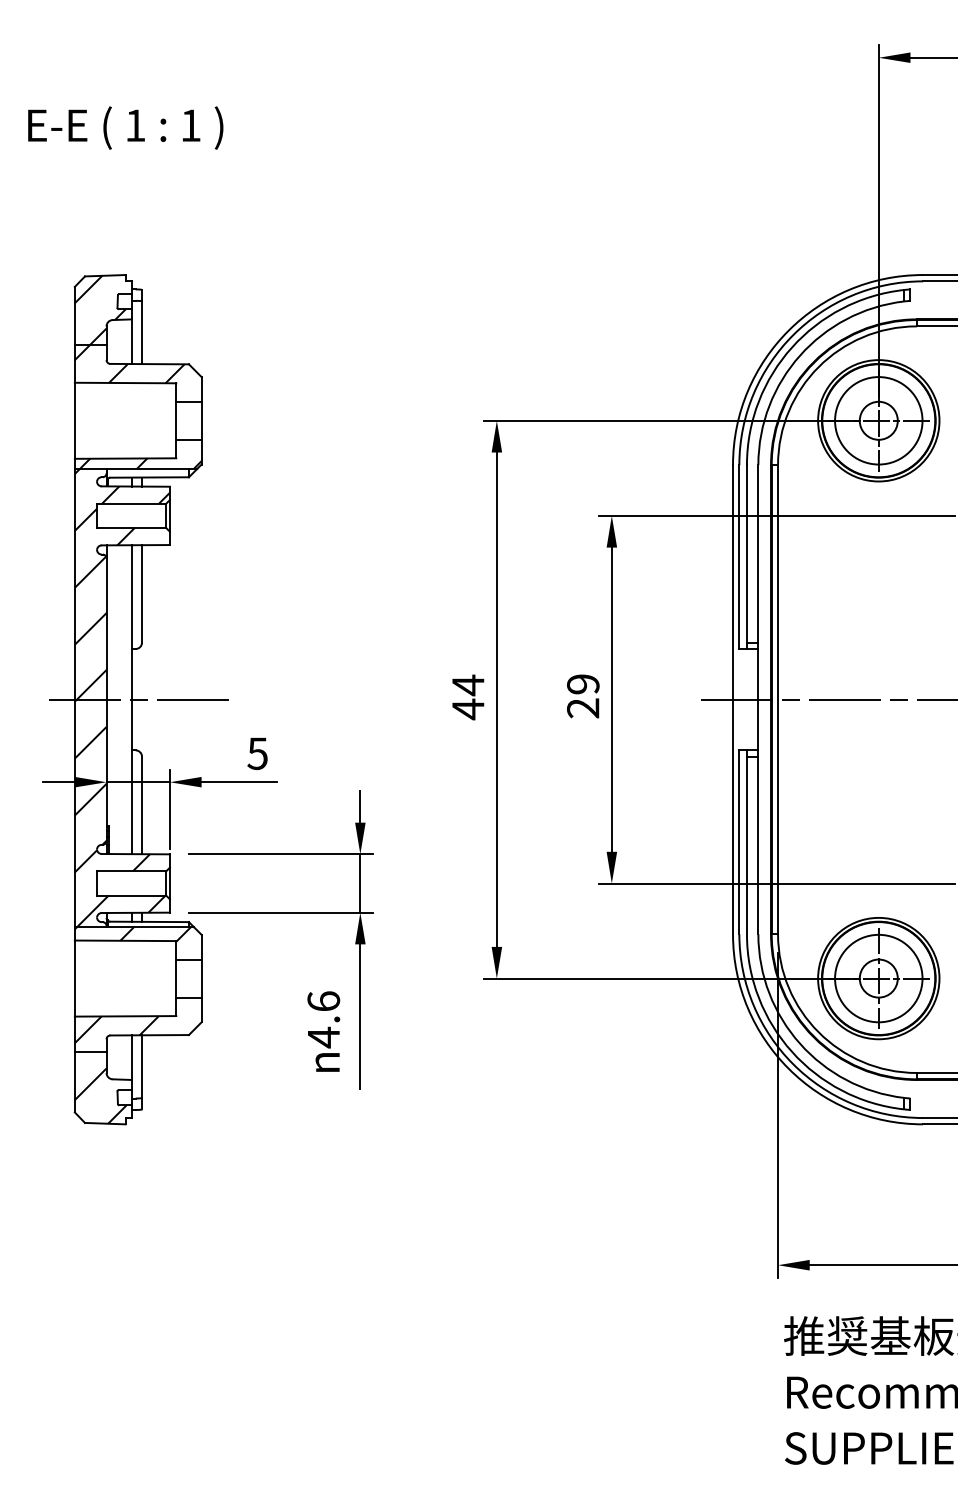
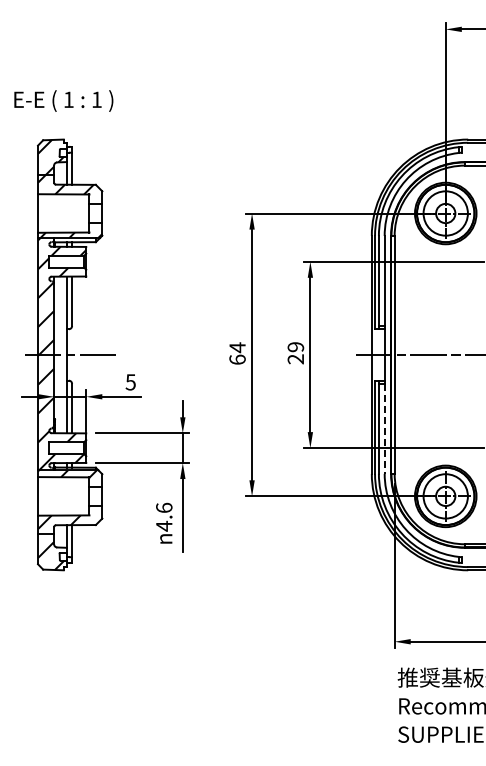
text: (125, 126) -> (63, 100), moved
text: (468, 708) -> (237, 359), 44 -> 64
line: (758, 846) -> (384, 429), solid -> dashed

